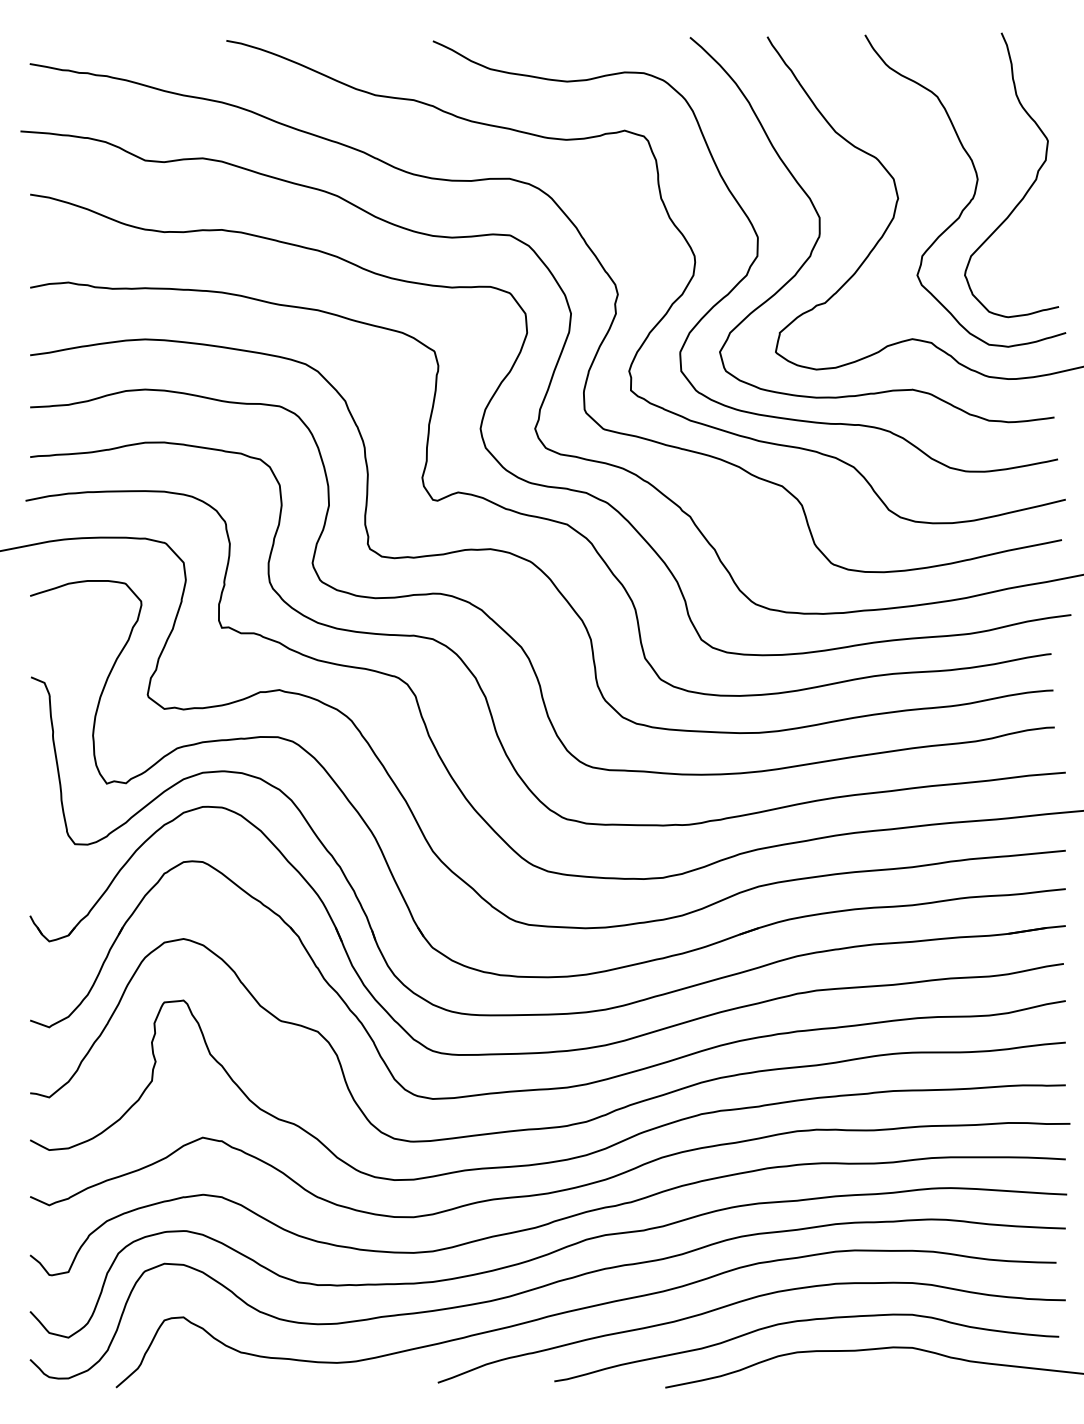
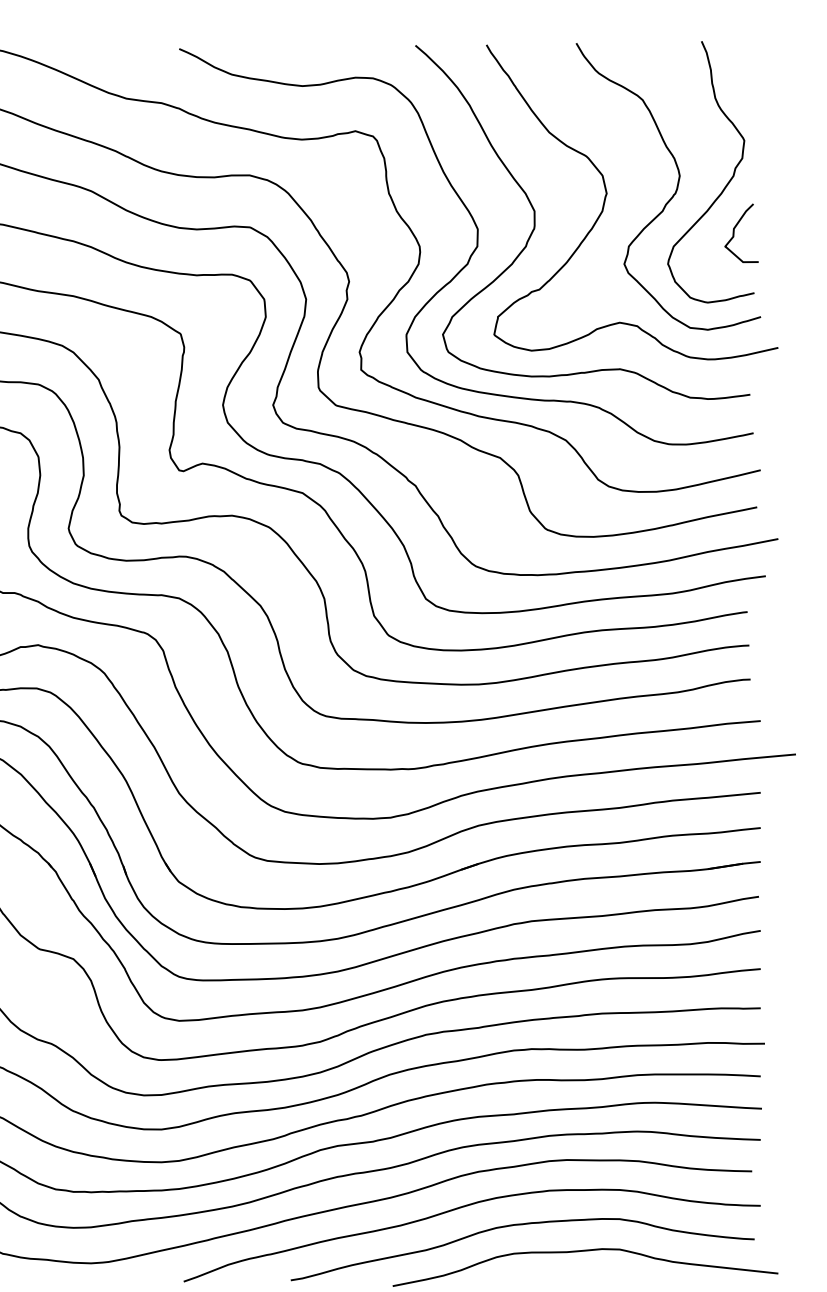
curve: (1037, 241) -> (734, 233), added

